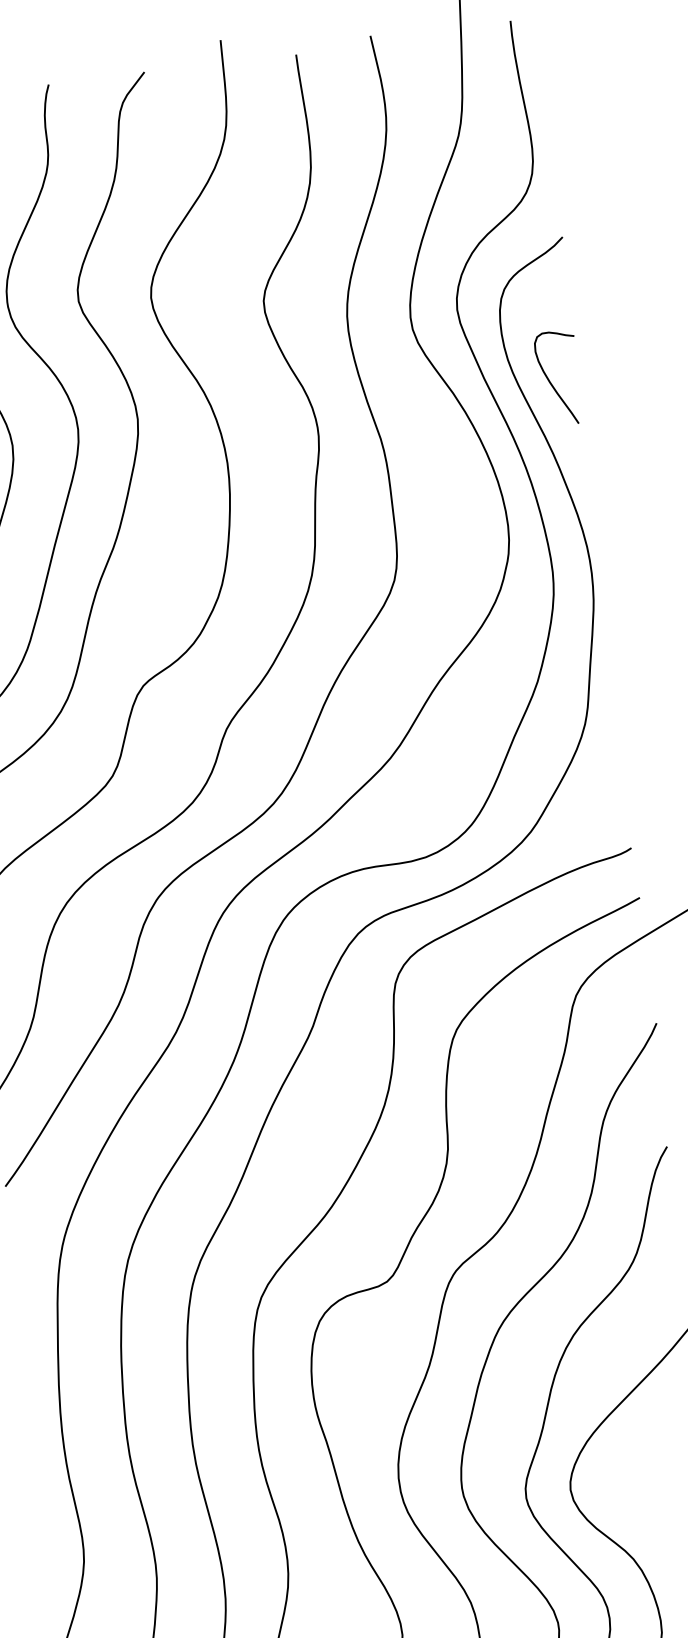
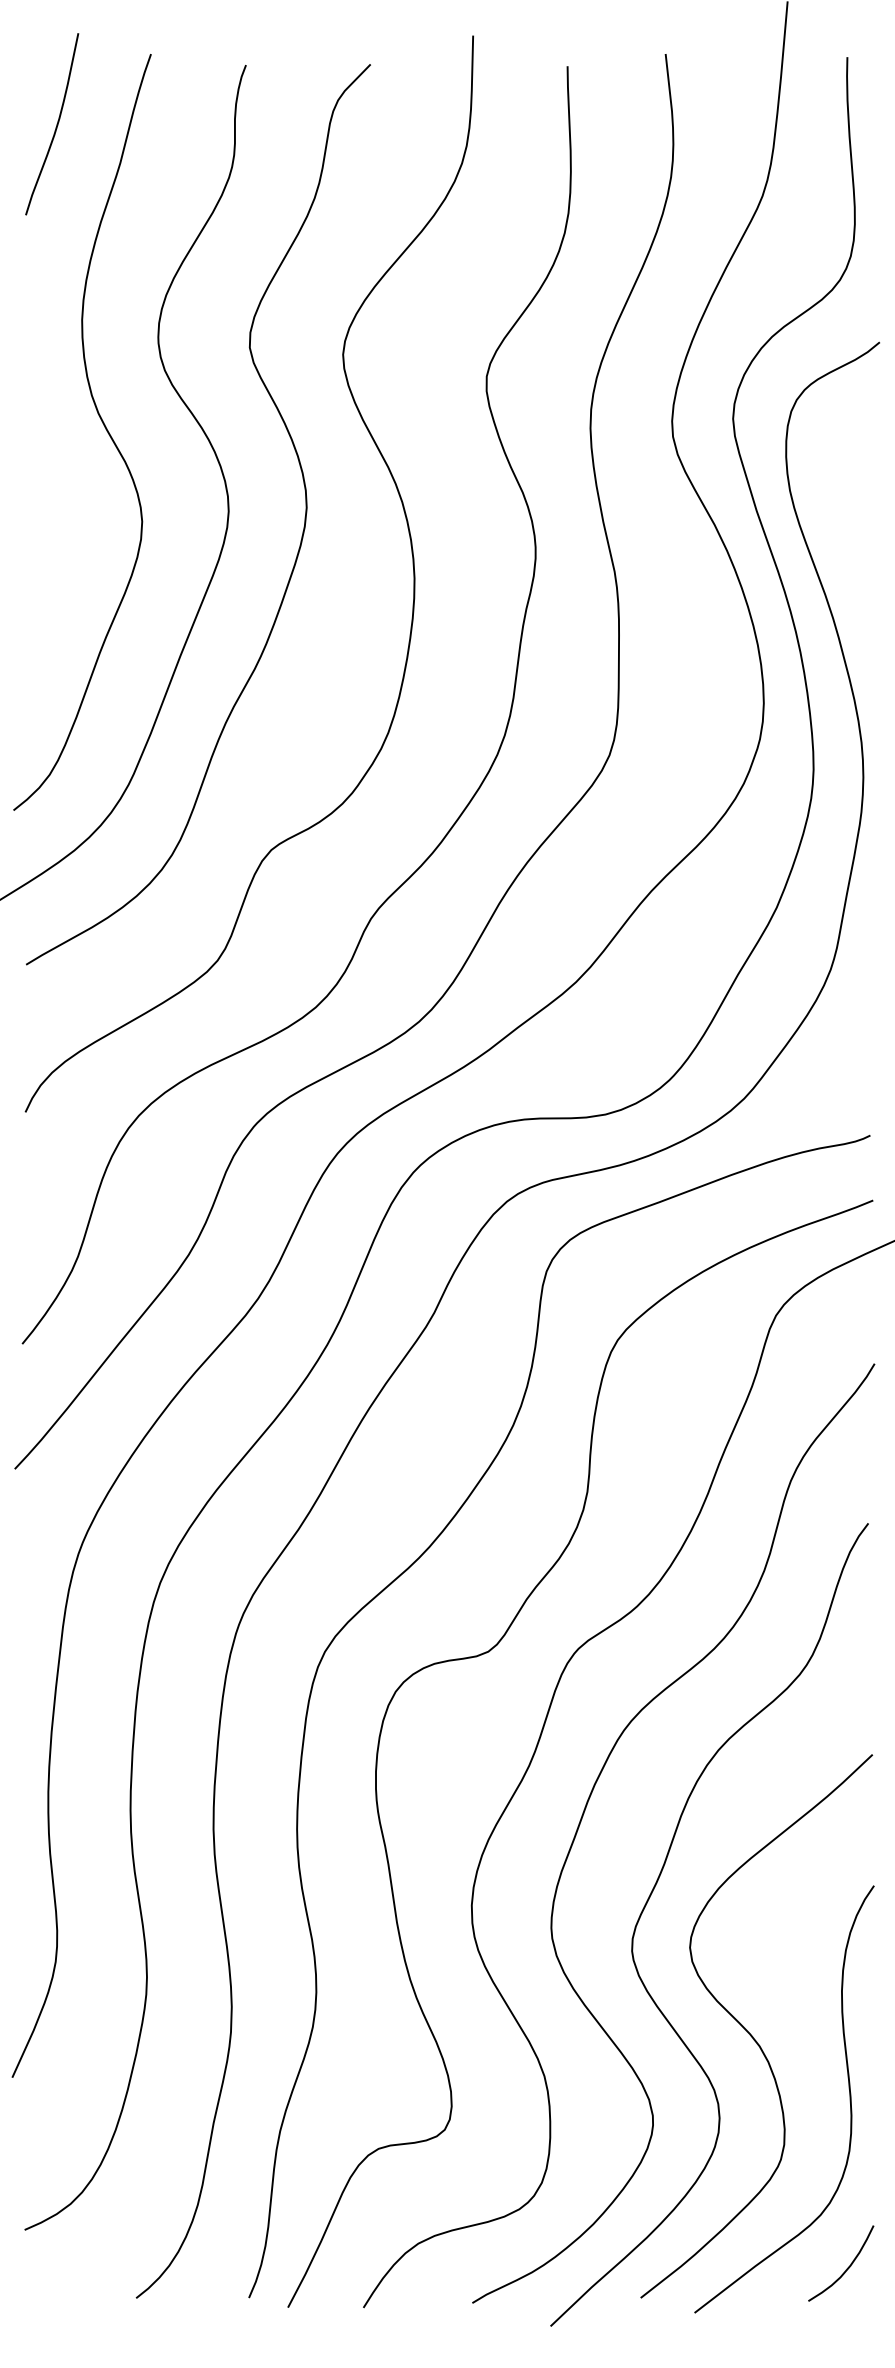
curve: (550, 382) -> (841, 526), removed

